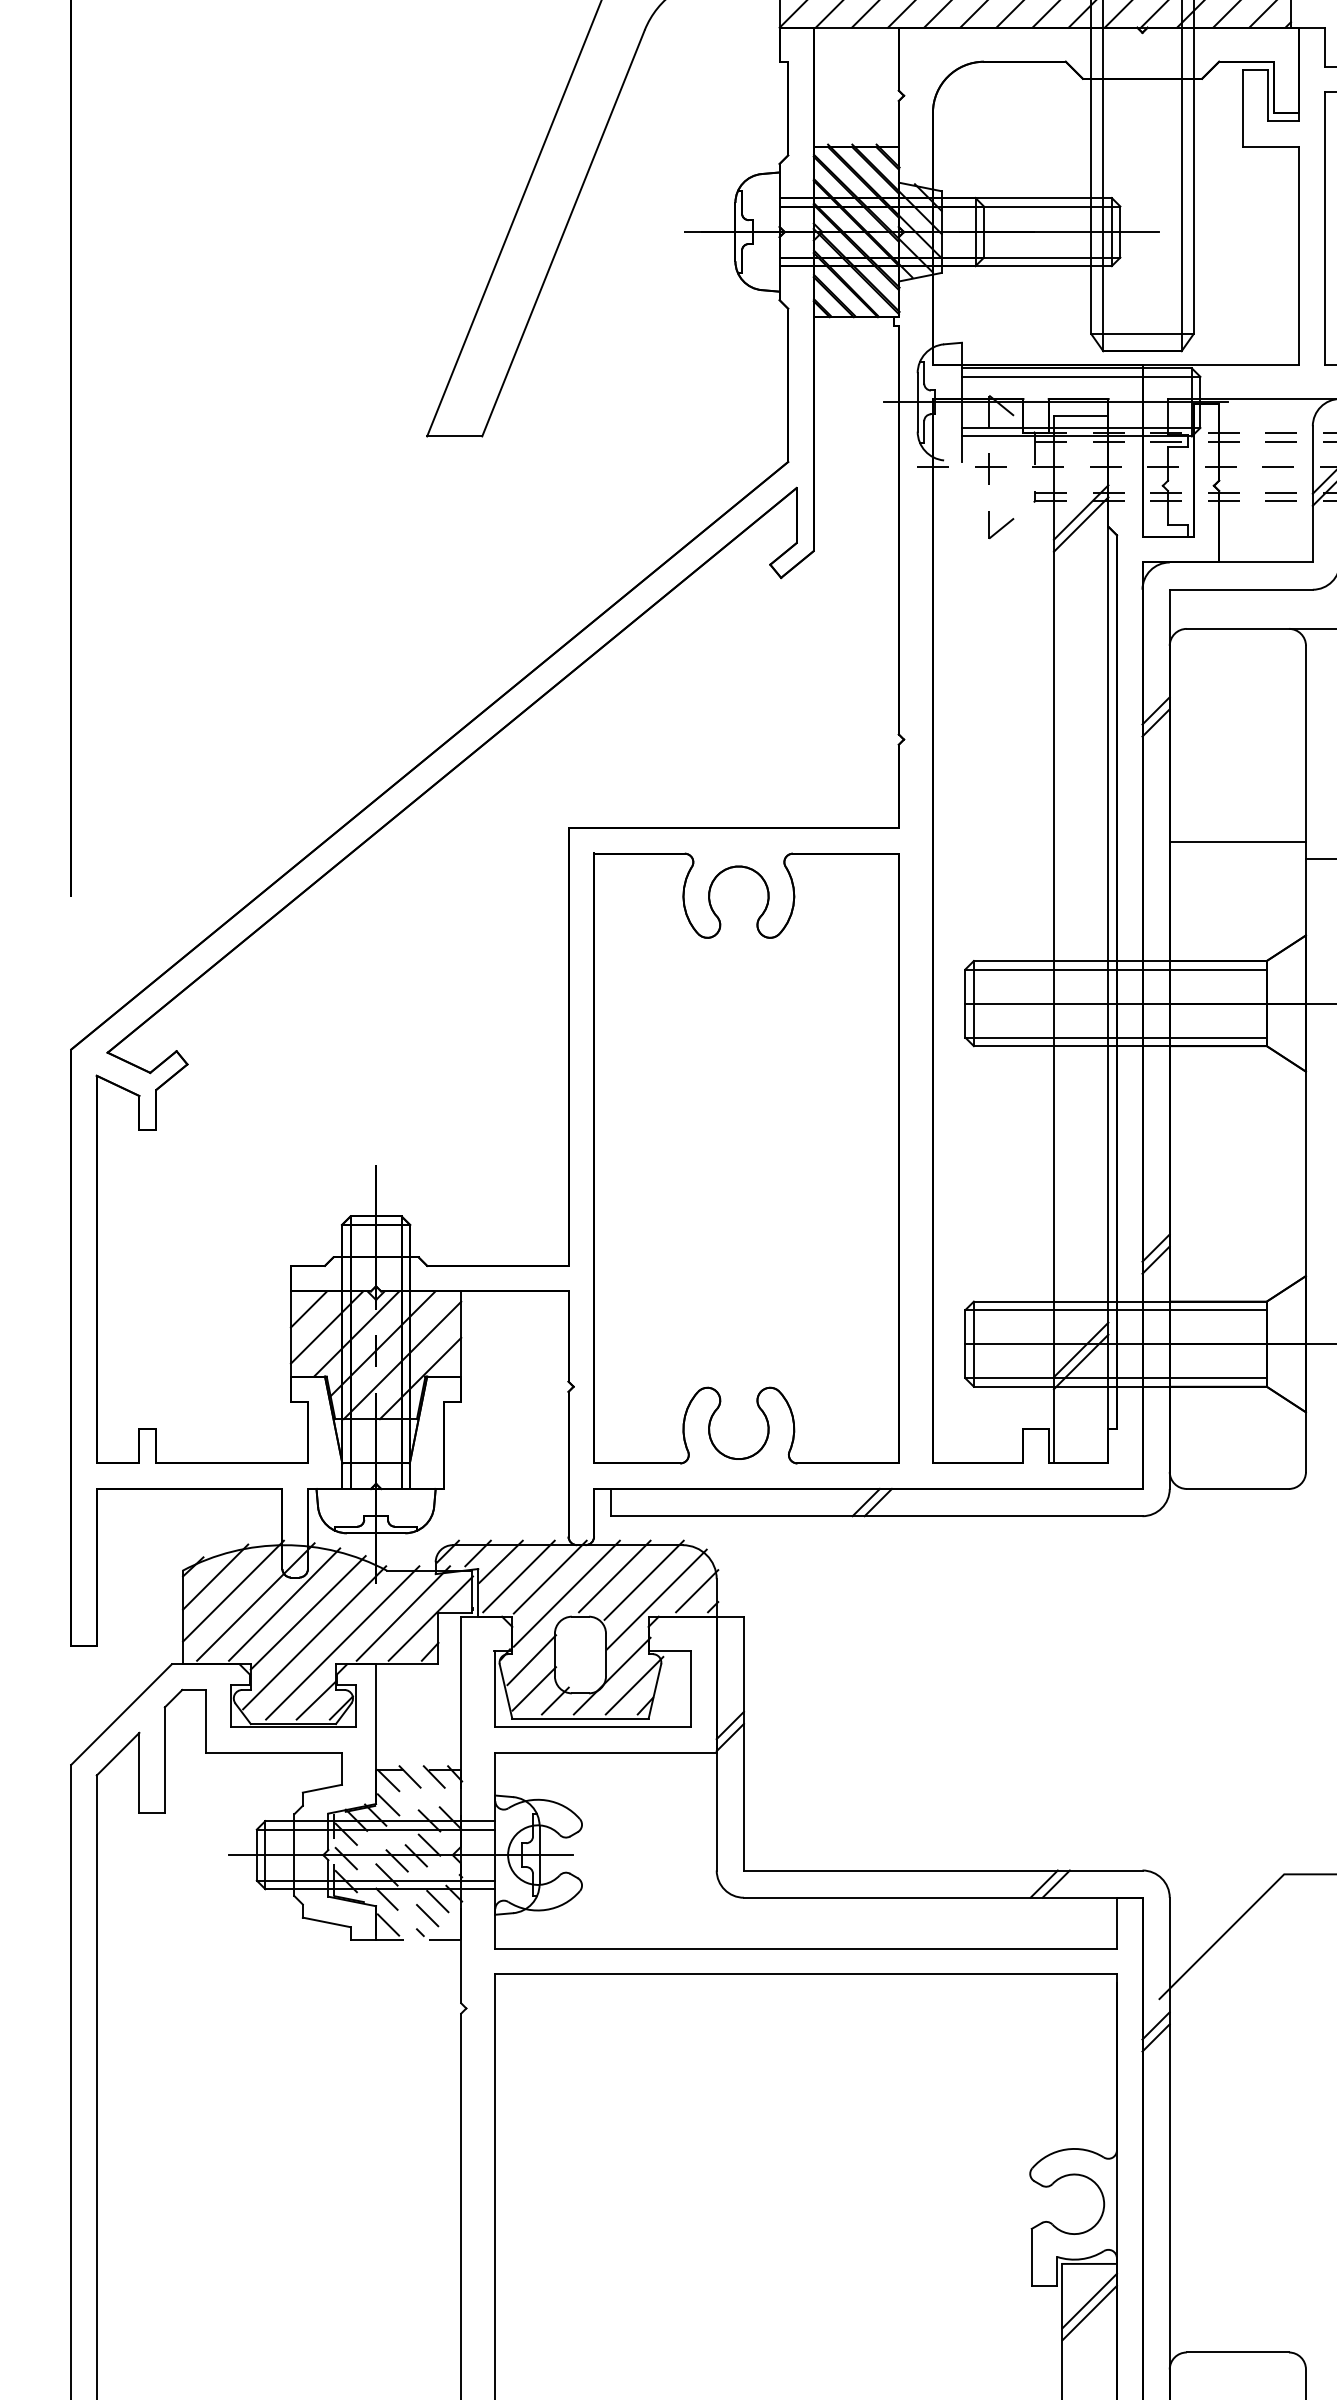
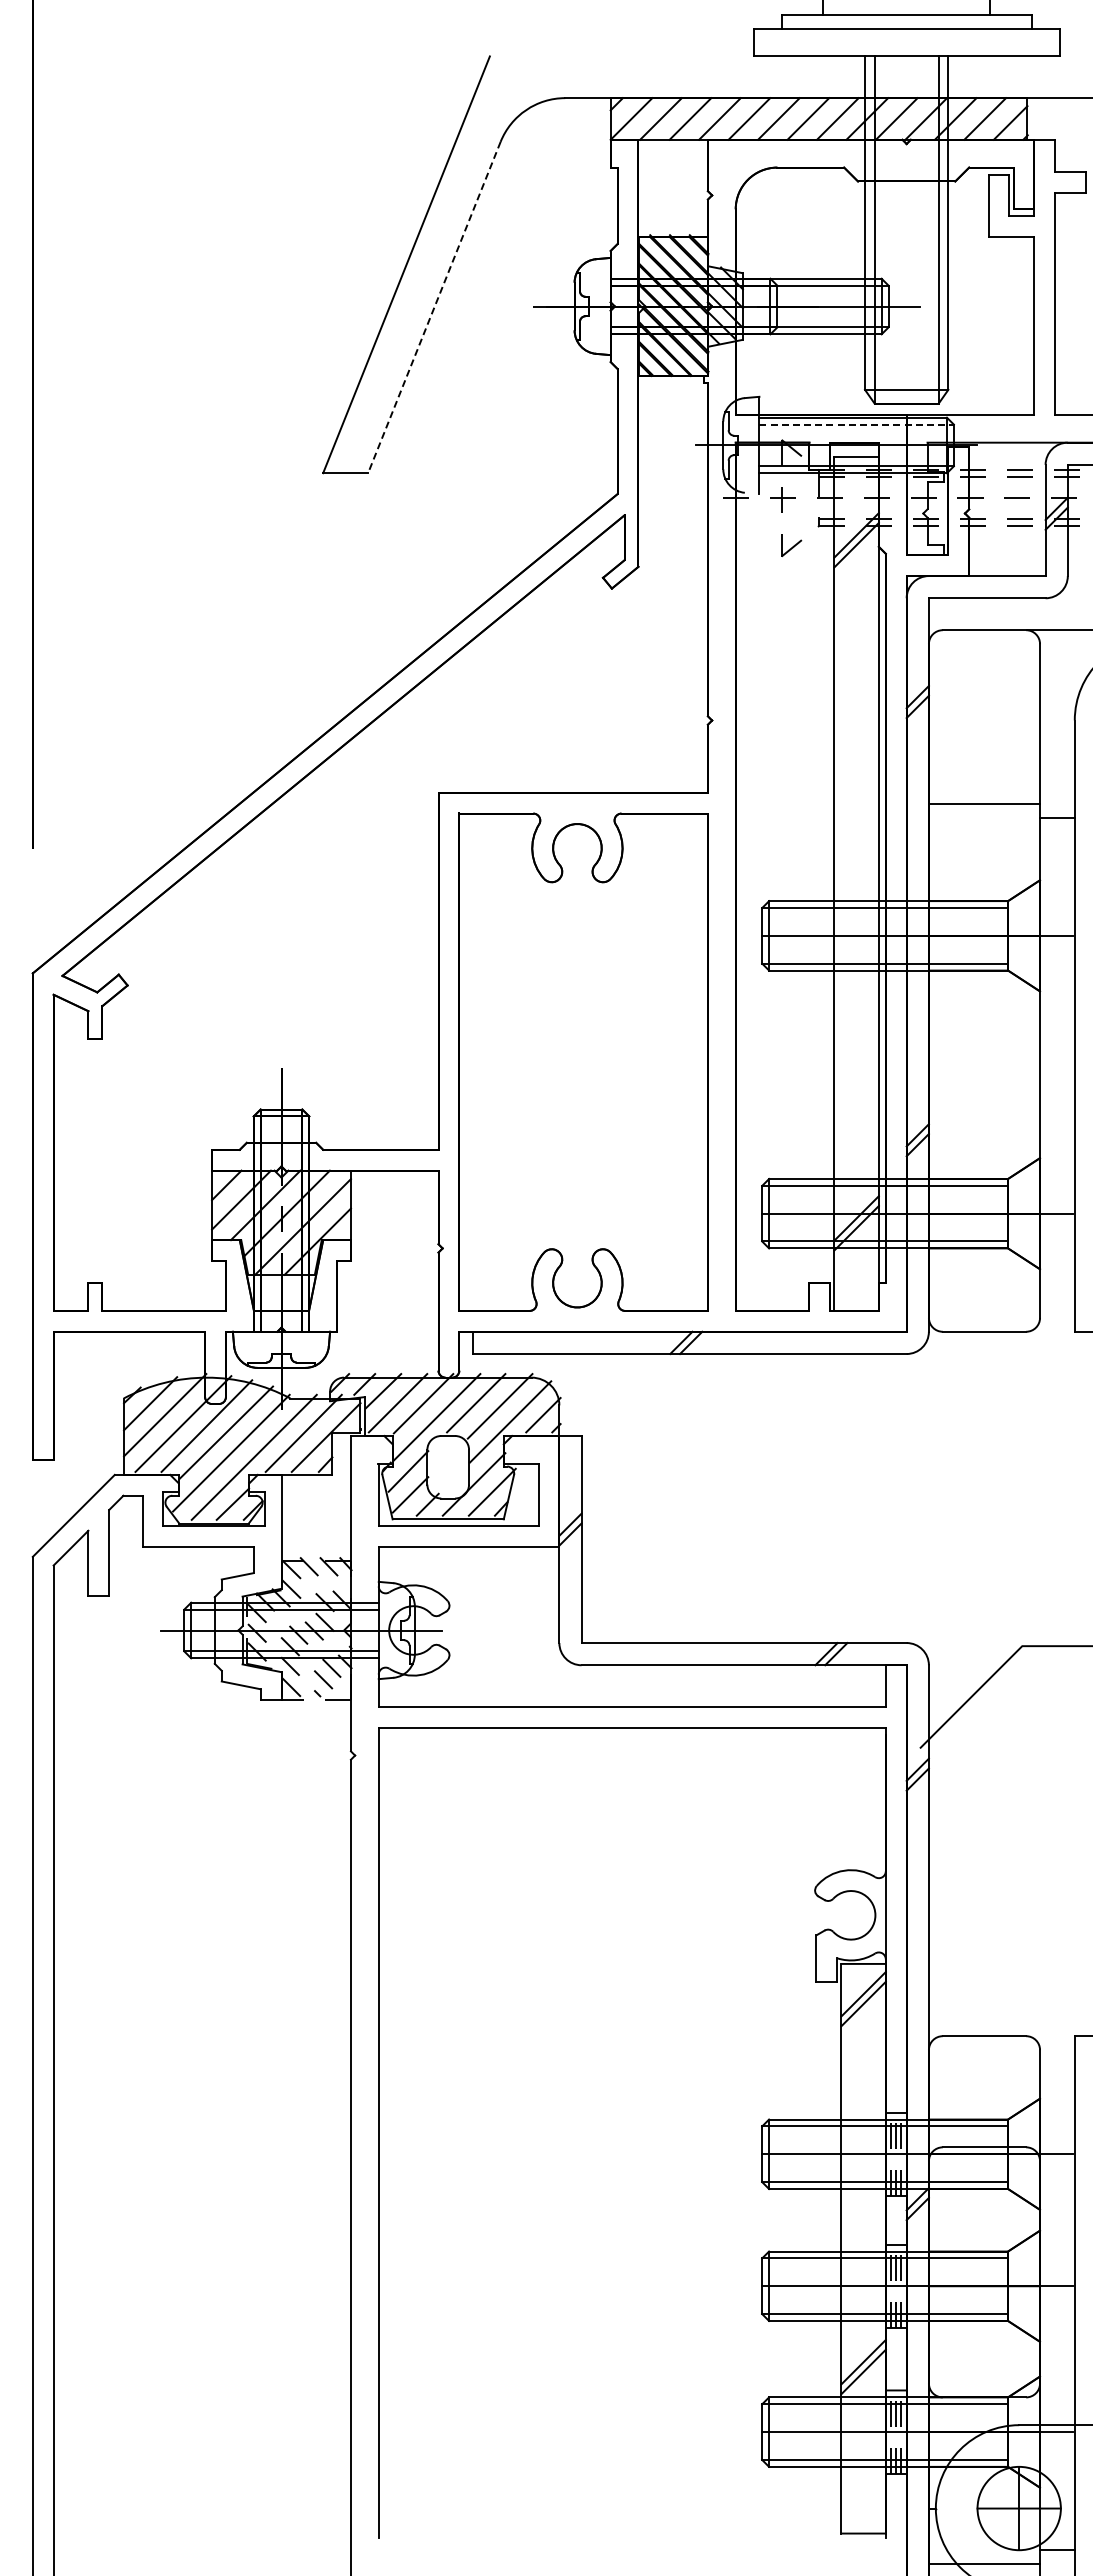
line: (563, 233) -> (434, 307), solid -> dashed
line: (1082, 376) -> (857, 424), solid -> dashed

